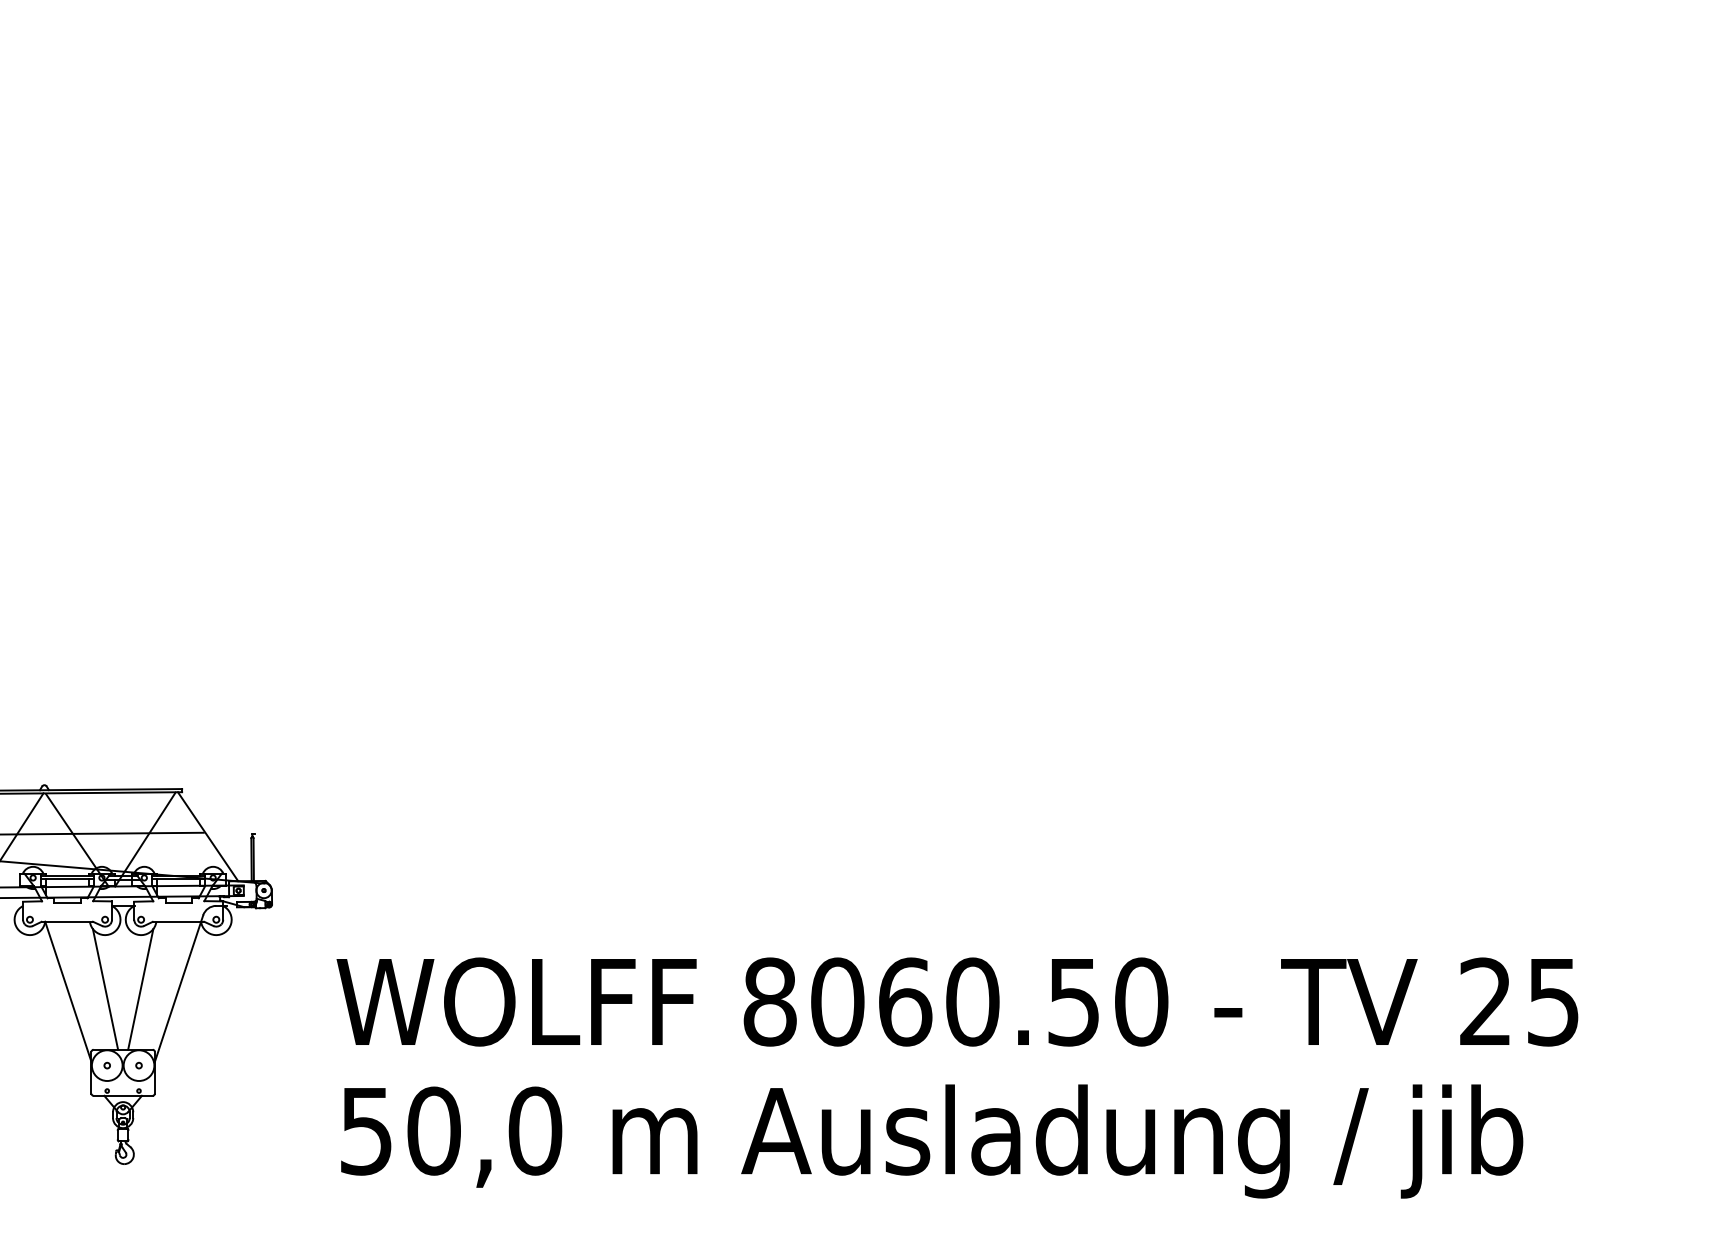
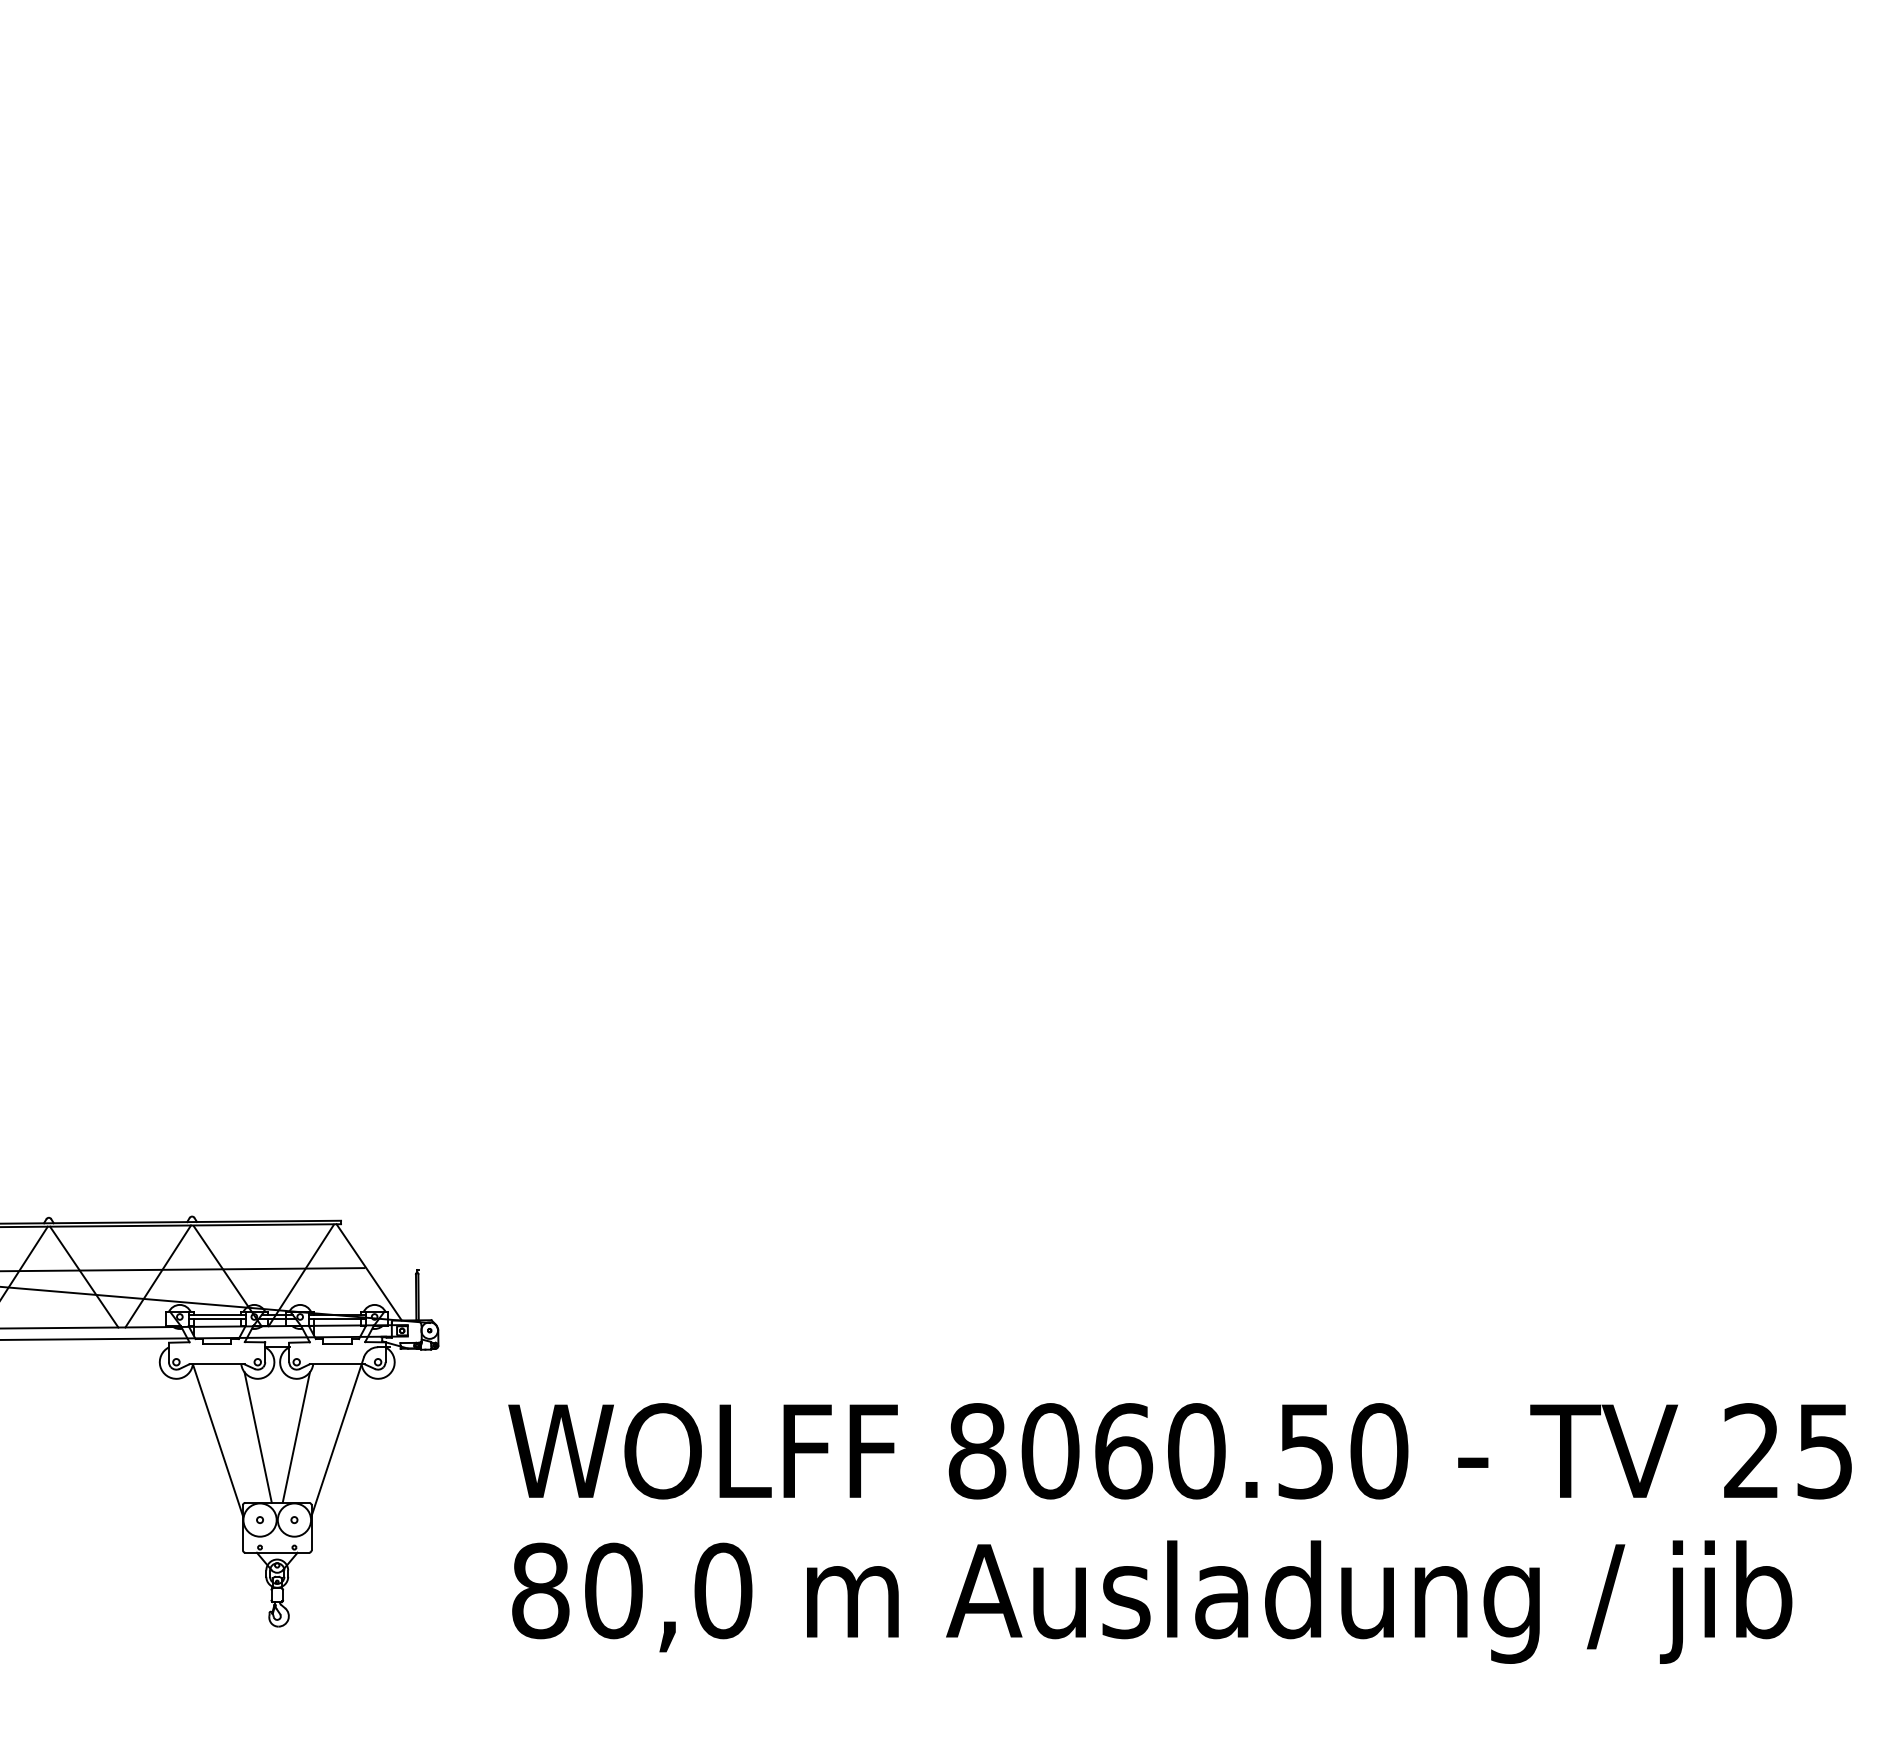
text: (366, 1130) -> (540, 1590), 50,0 -> 80,0

